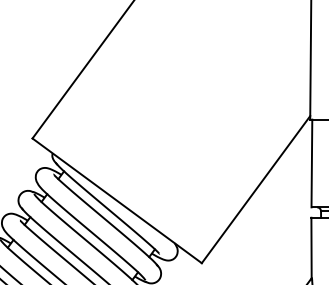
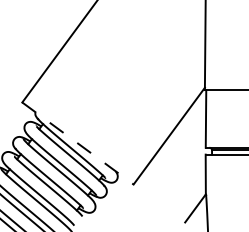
line: (117, 200) -> (78, 143), solid -> dashed

